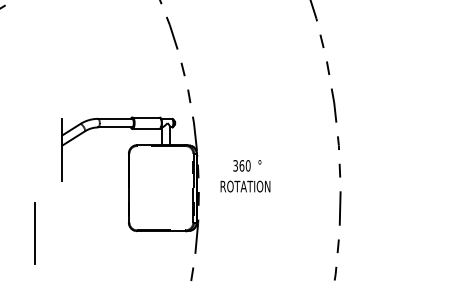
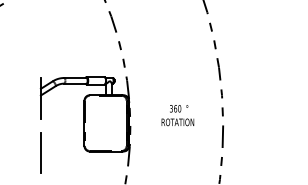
text: (244, 176) -> (177, 115), moved
line: (34, 232) -> (40, 152), moved

